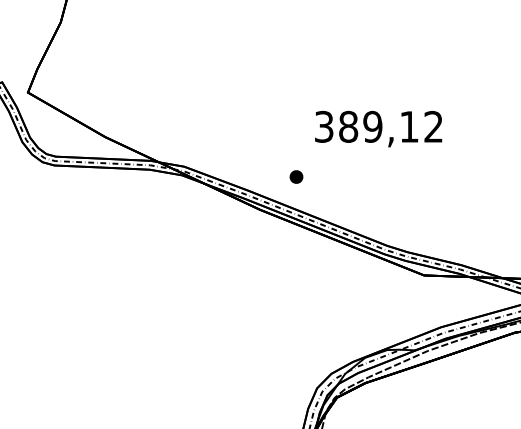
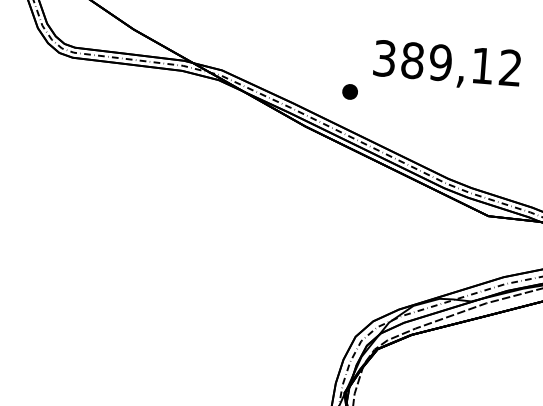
text: (378, 128) -> (447, 65), moved

